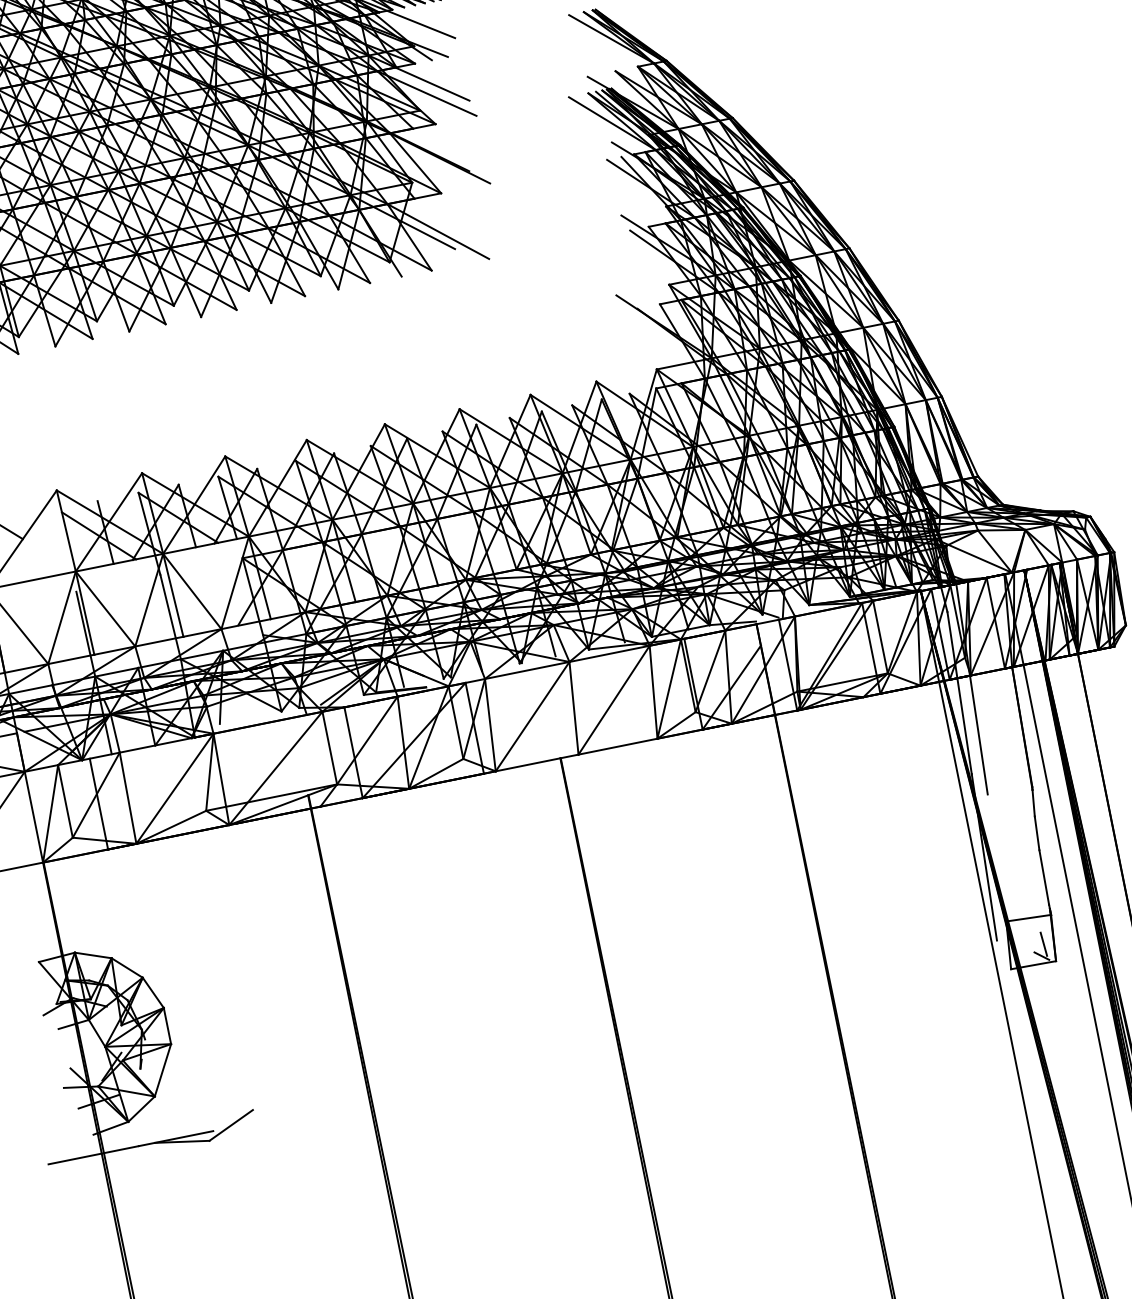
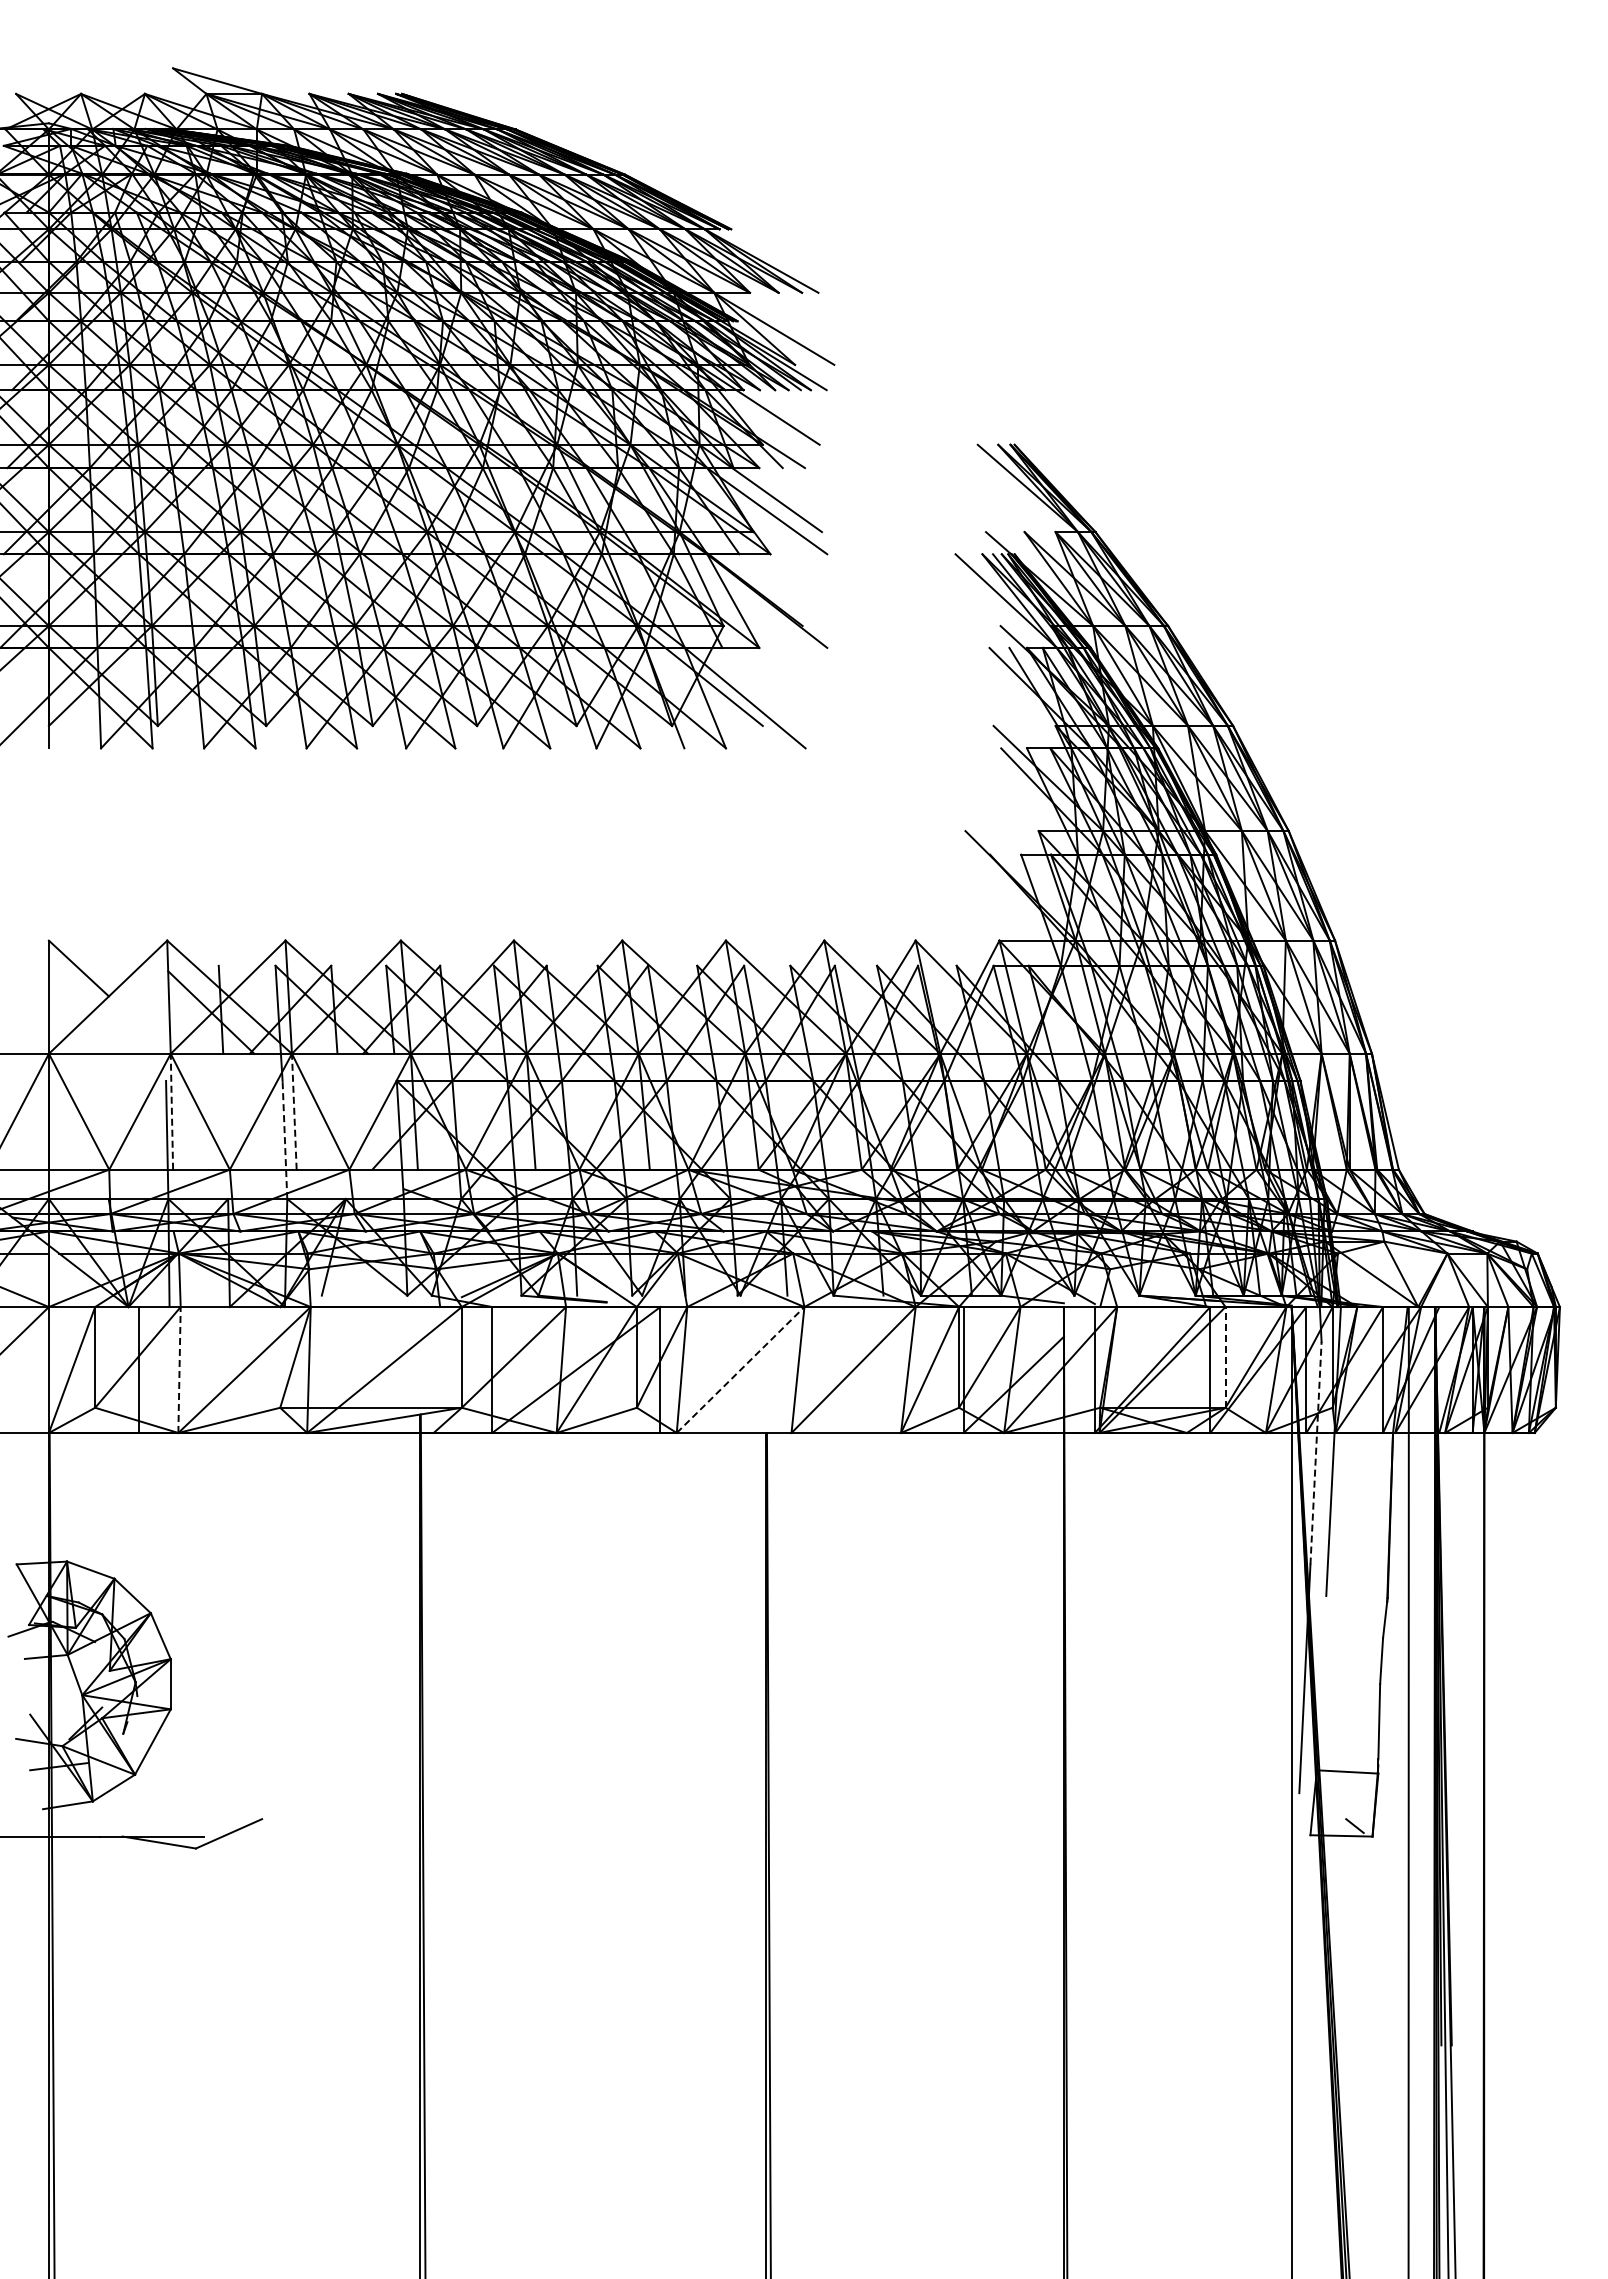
line: (173, 595) -> (294, 1111), solid -> dashed
line: (84, 613) -> (171, 1111), solid -> dashed
line: (170, 616) -> (284, 1139), solid -> dashed
line: (880, 636) -> (1225, 1356), solid -> dashed
line: (959, 692) -> (1316, 1452), solid -> dashed
line: (532, 717) -> (740, 1370), solid -> dashed
line: (128, 798) -> (179, 1370), solid -> dashed
line: (1043, 944) -> (1360, 1810), removed

